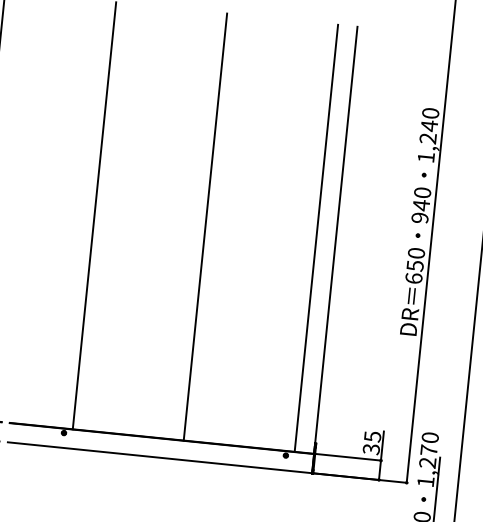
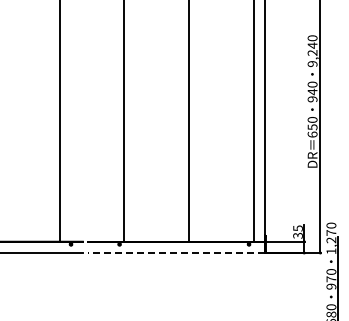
text: (425, 158) -> (312, 64), 1,240 -> 9,240
line: (159, 458) -> (176, 253), solid -> dashed

